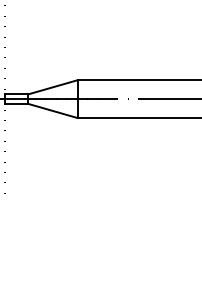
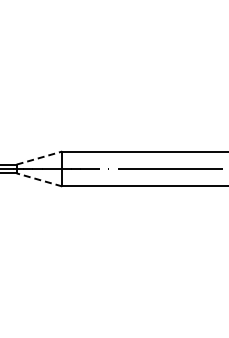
line: (52, 87) -> (39, 158), solid -> dashed
line: (52, 110) -> (39, 179), solid -> dashed

